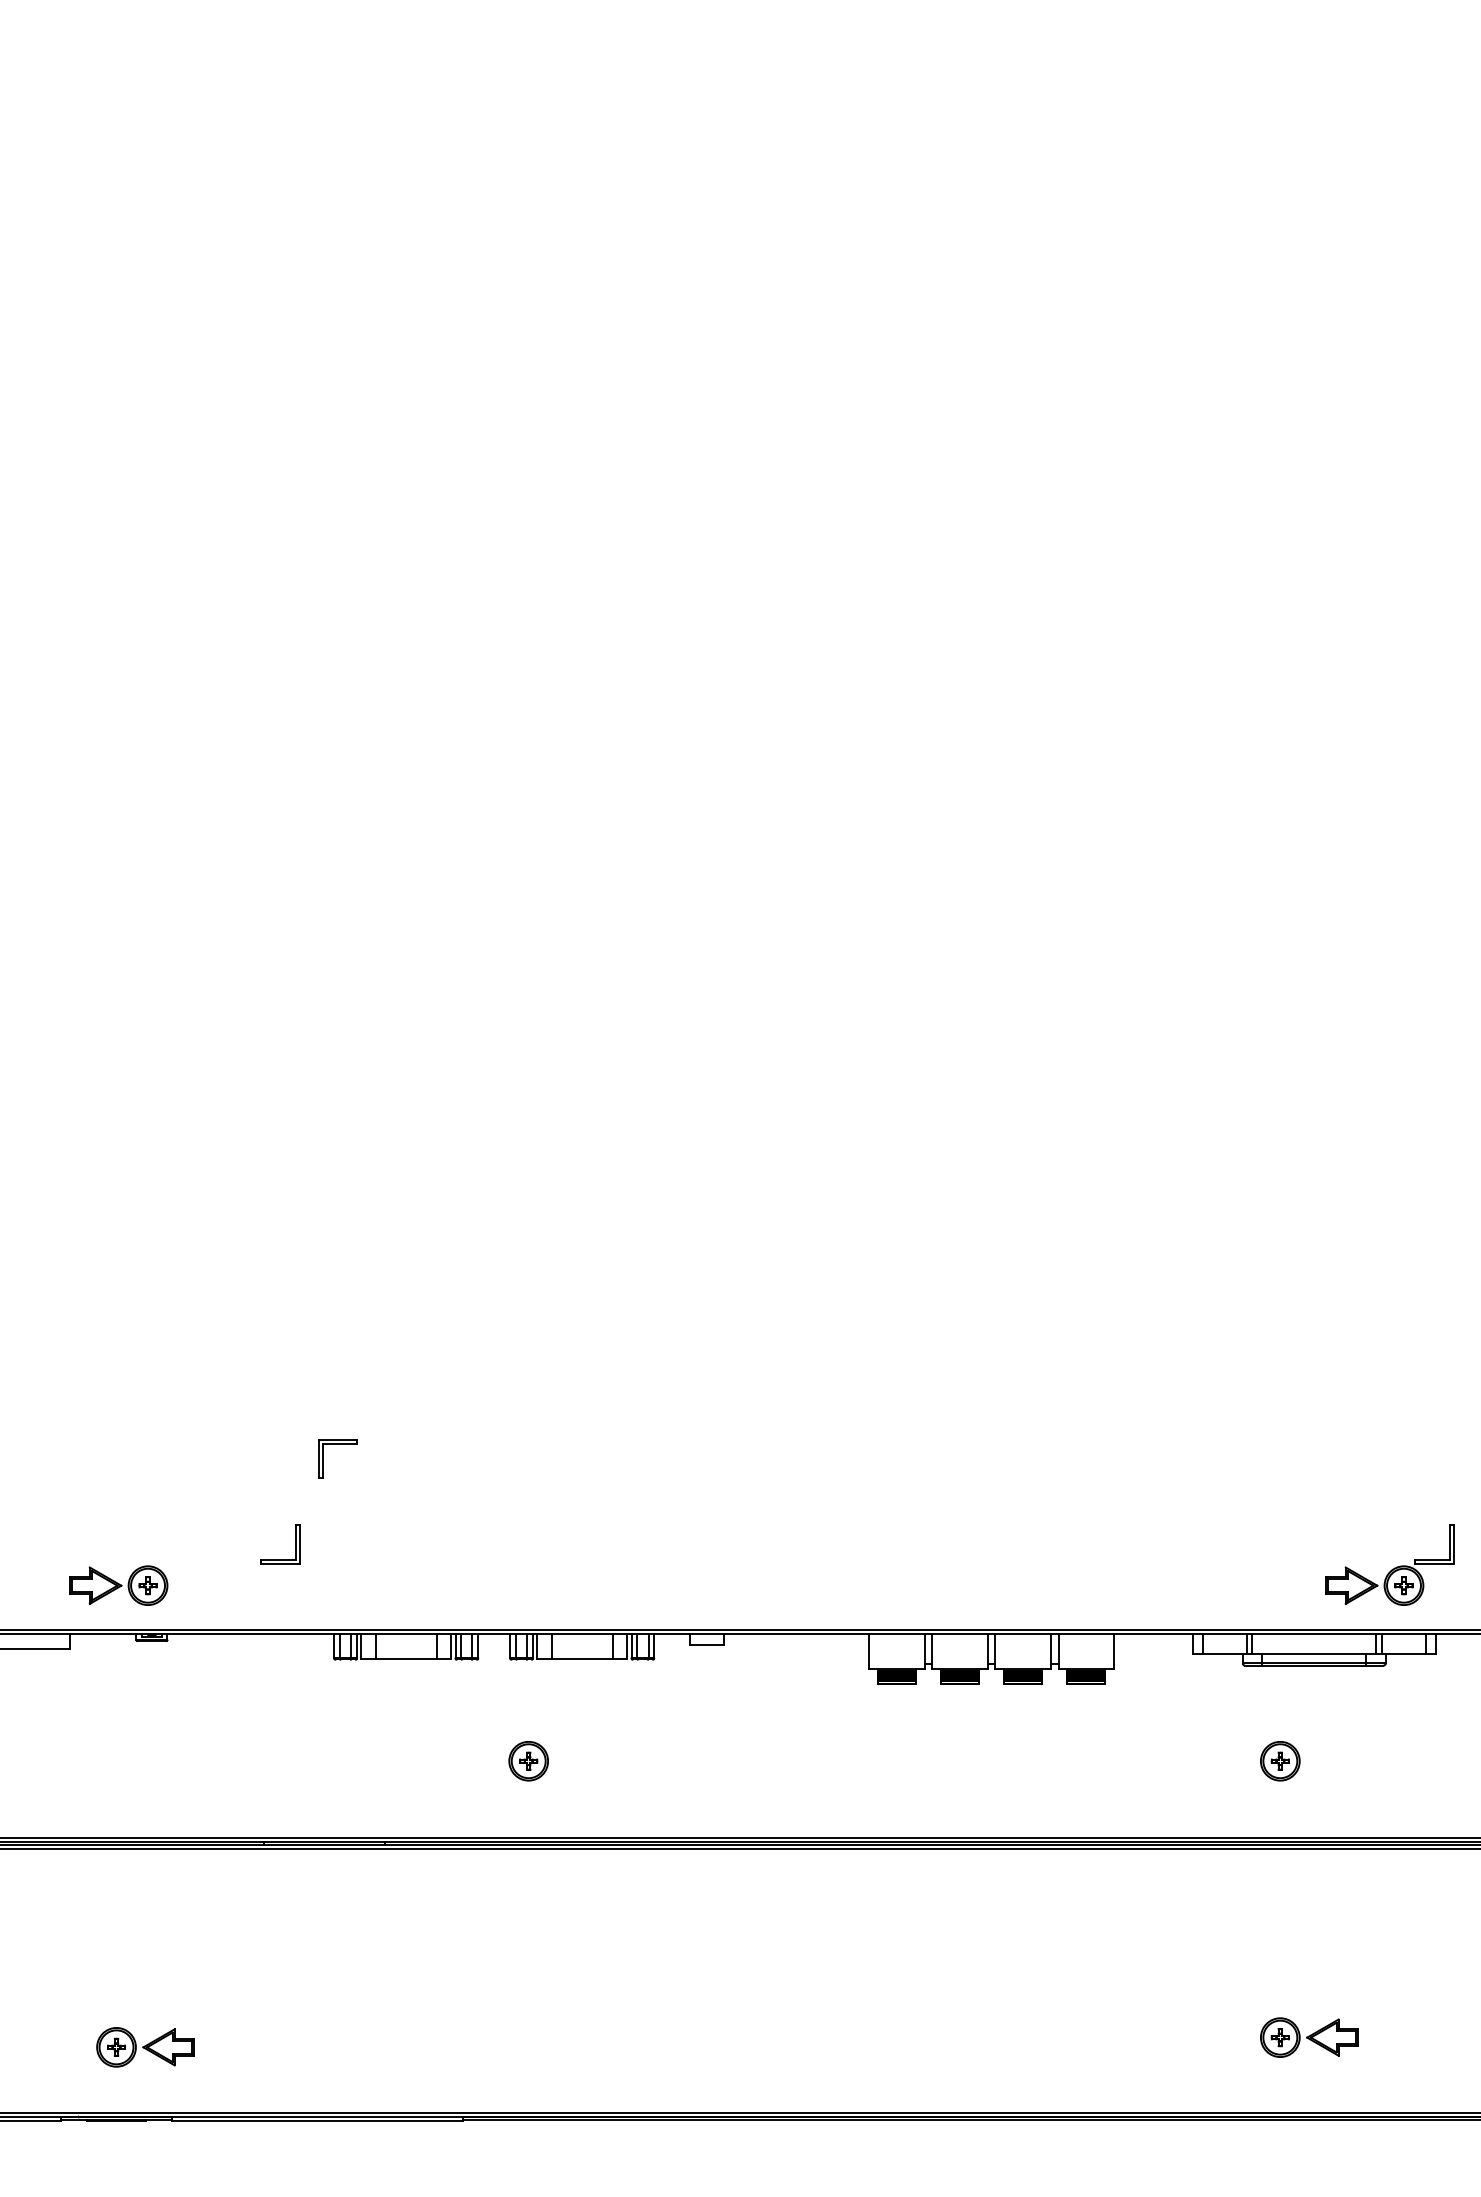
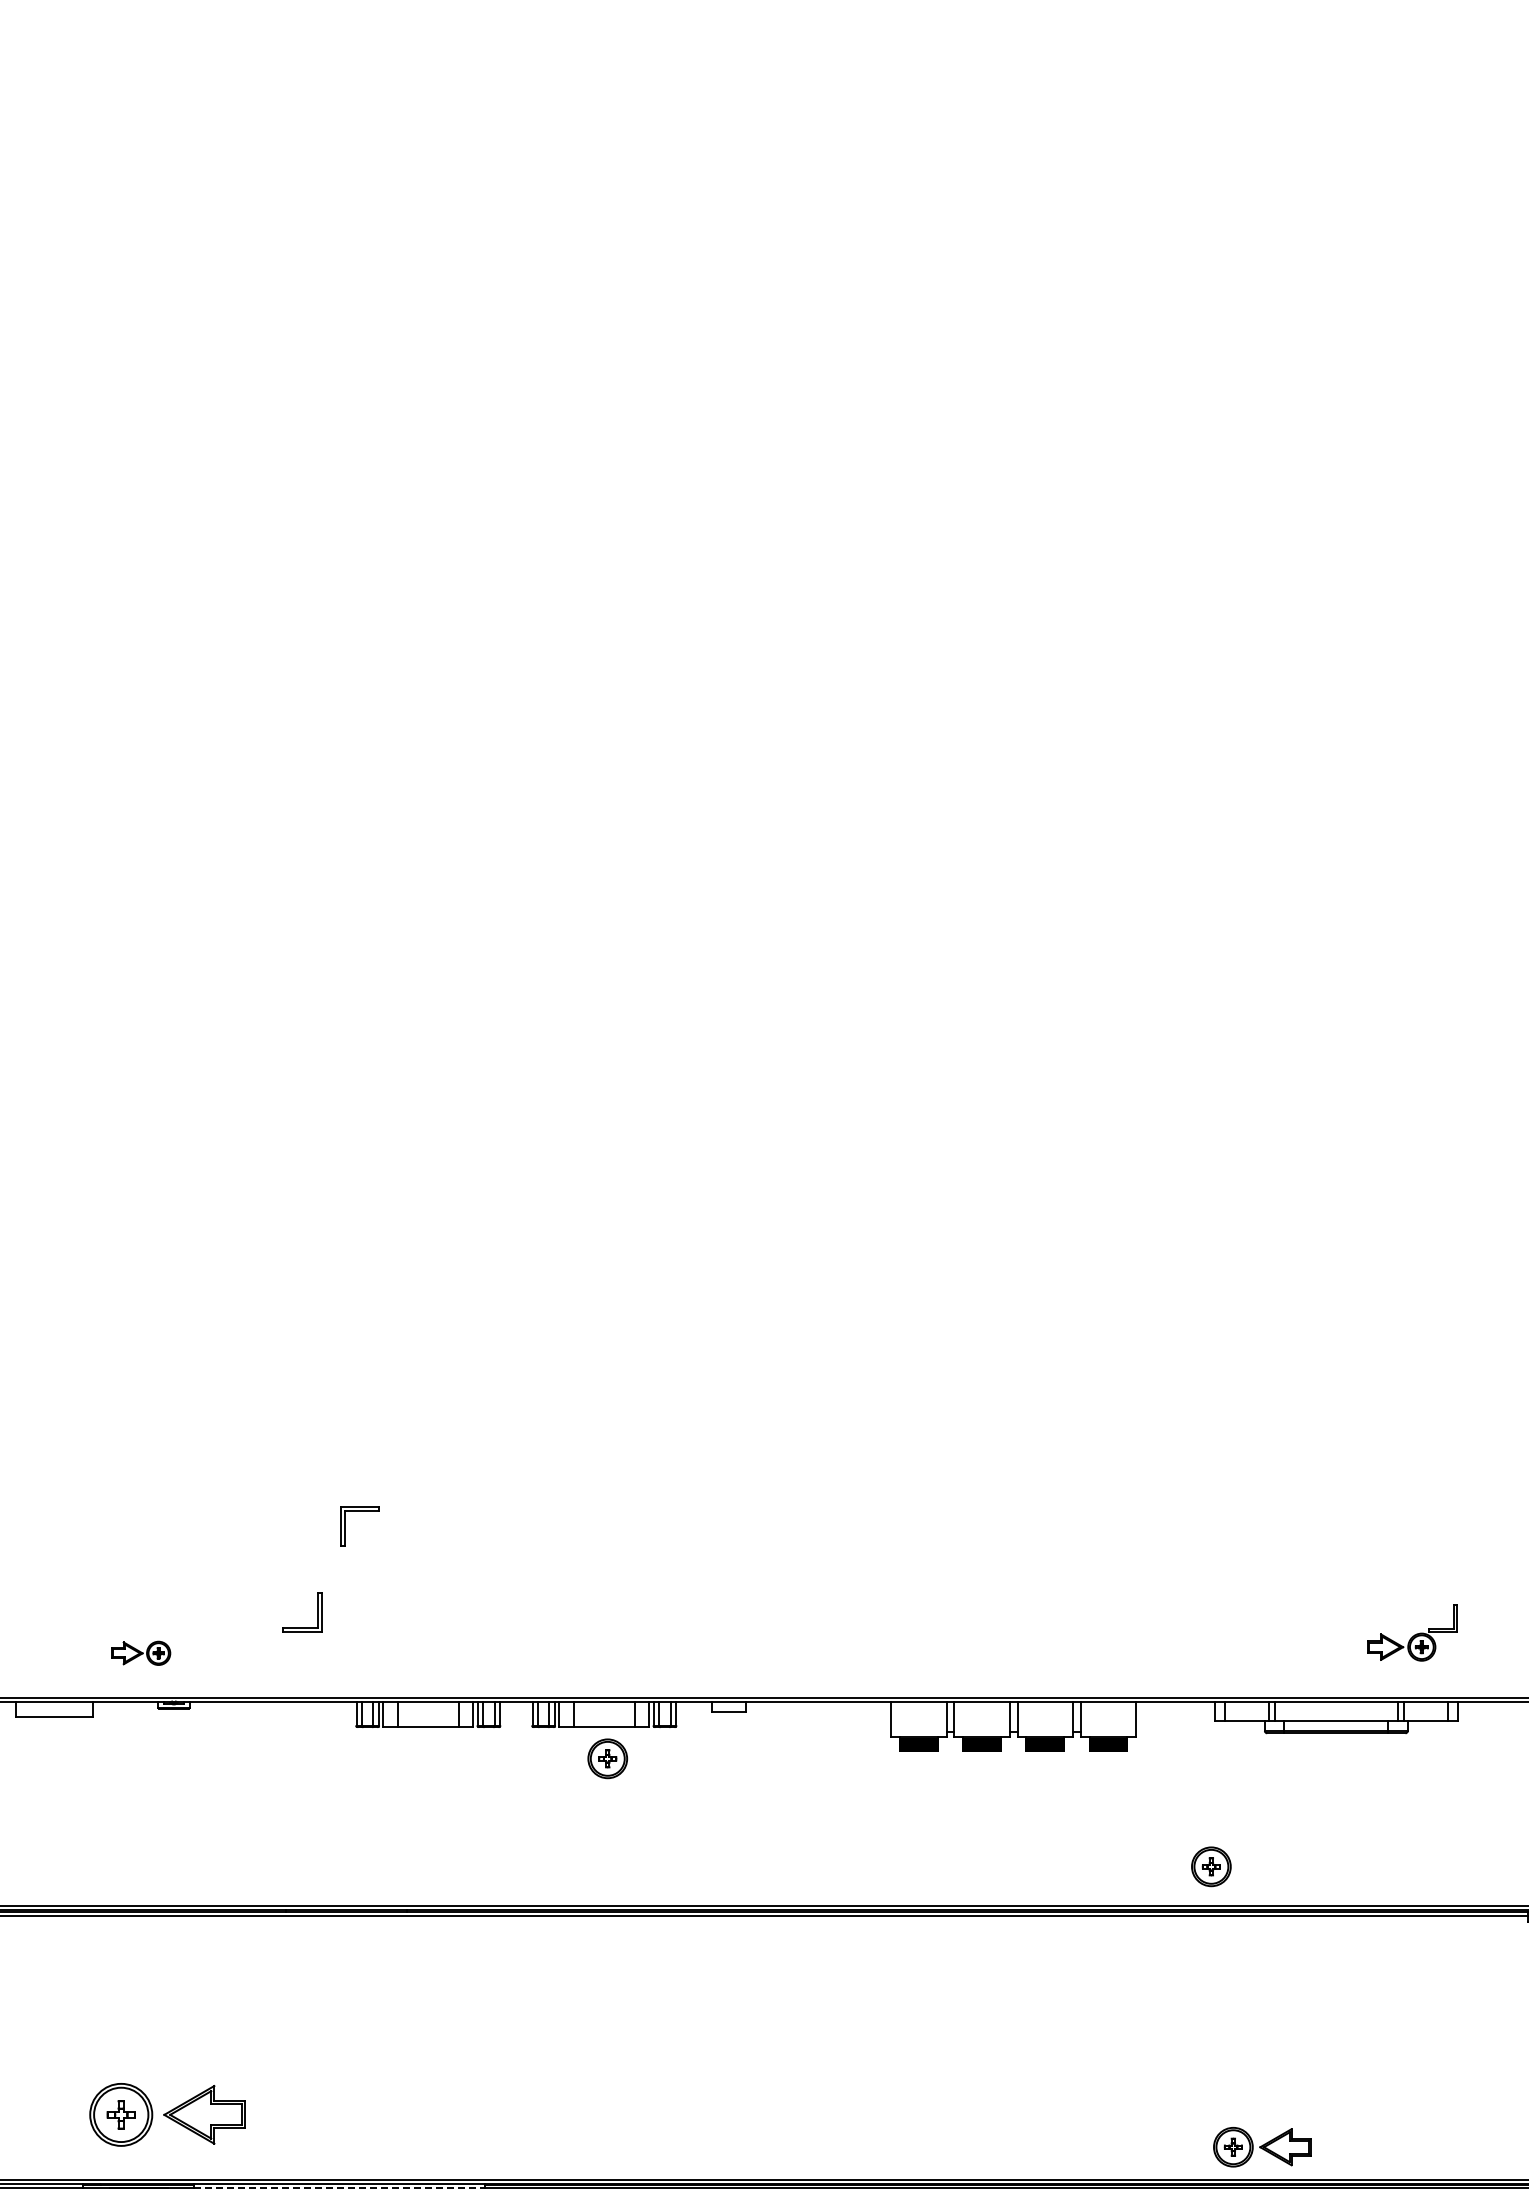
part: (1389, 1564) -> (1411, 1632), size x0.7
part: (119, 1585) -> (141, 1653), size x0.6
part: (528, 1760) -> (607, 1758), moved
part: (1280, 1760) -> (1211, 1866), moved
part: (1309, 2037) -> (1262, 2147), moved
part: (145, 2046) -> (167, 2114), size x1.6
line: (318, 2120) -> (340, 2188), solid -> dashed

